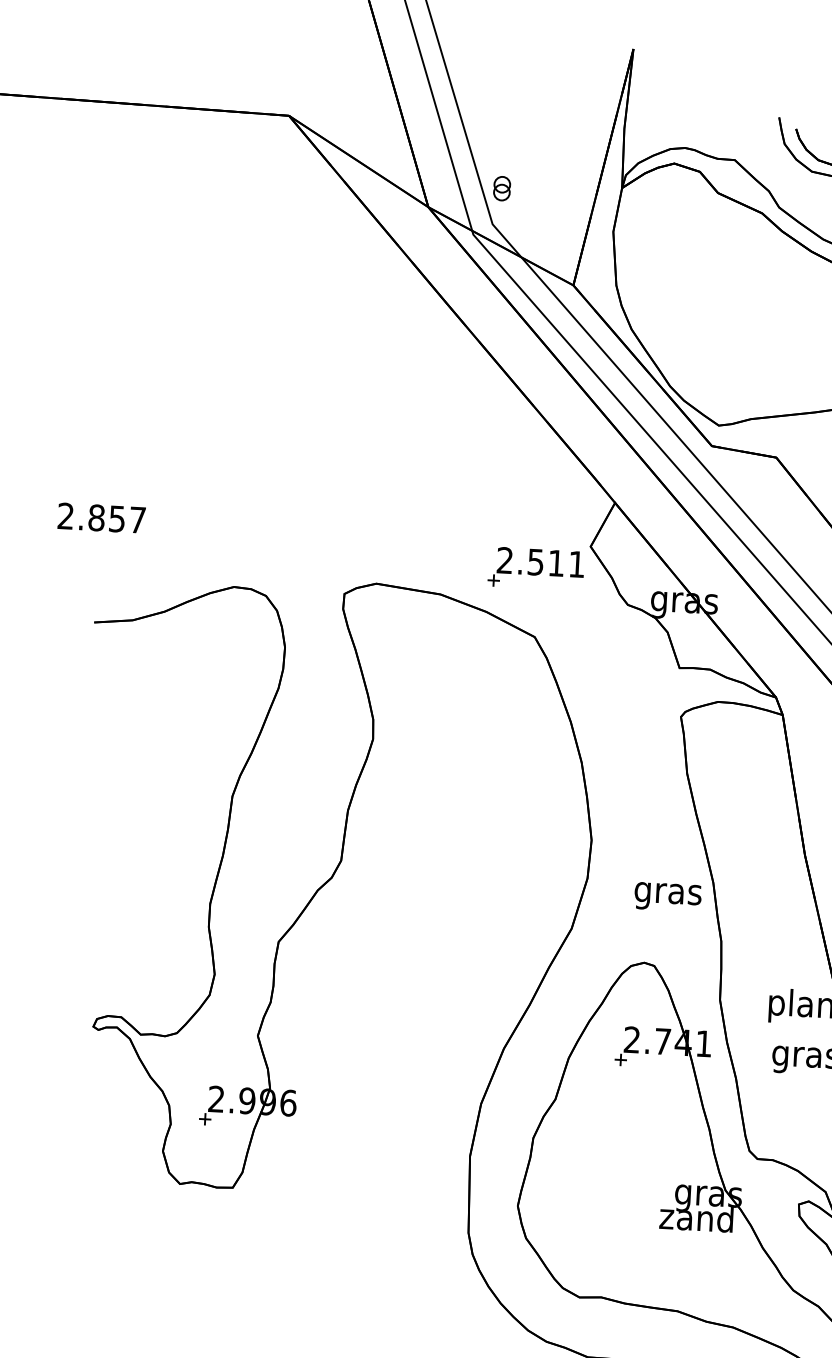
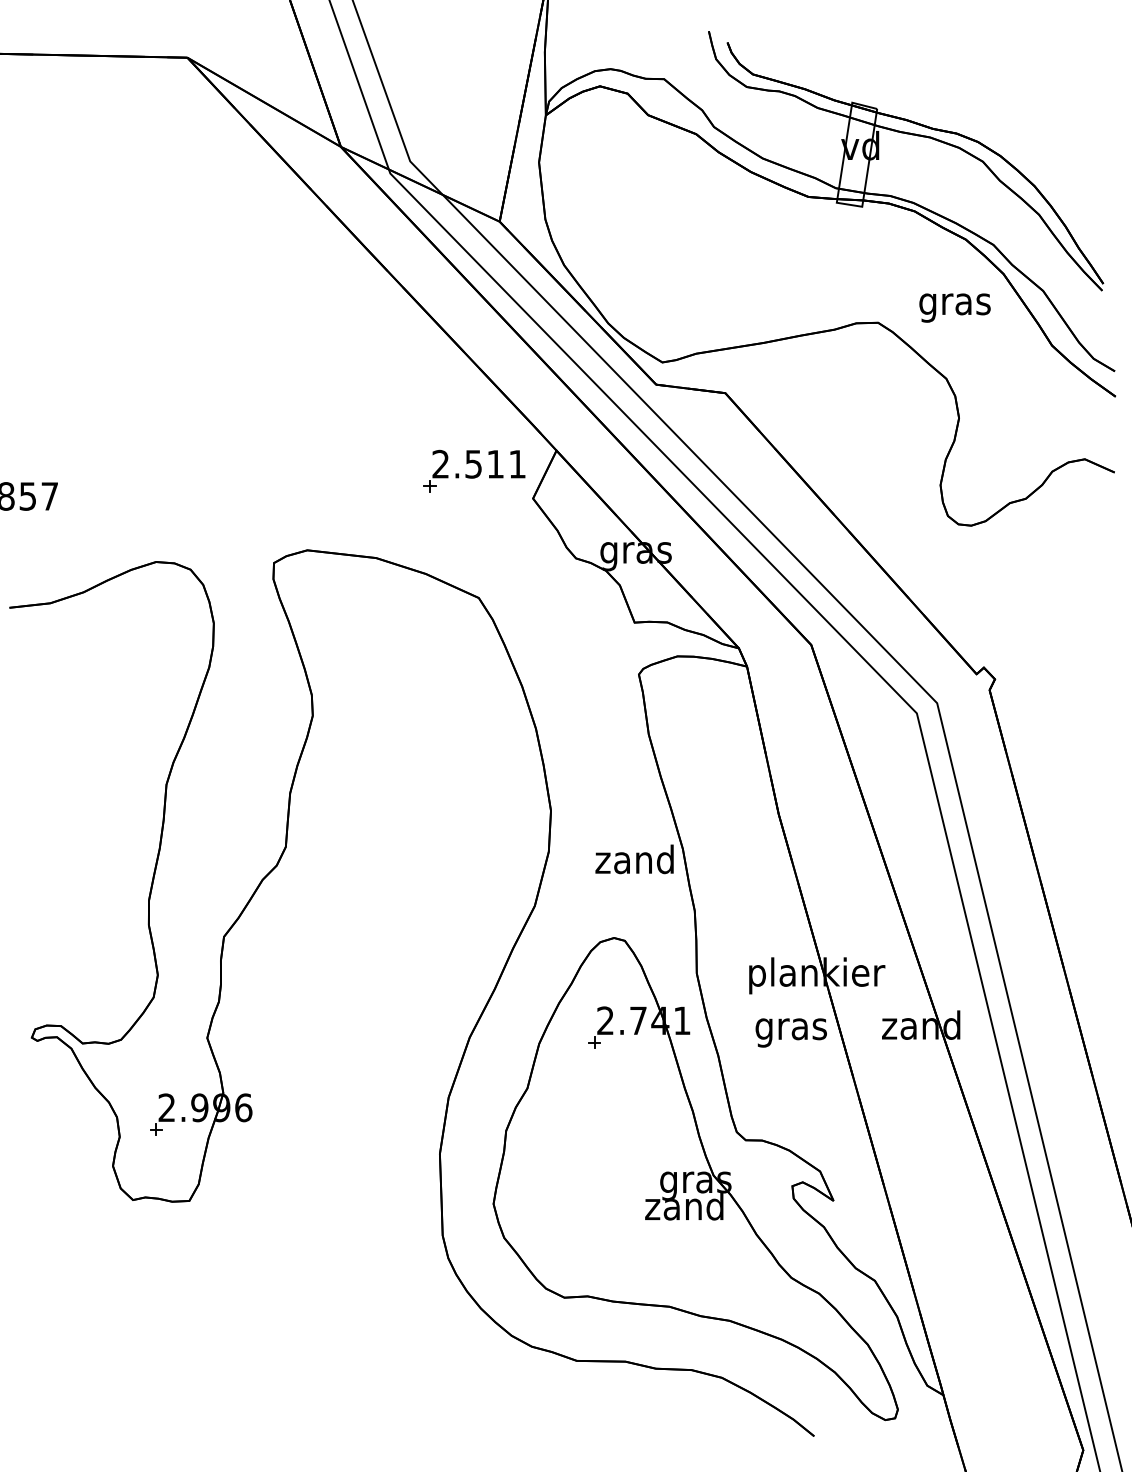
part: (502, 188) -> (418, 122), removed
part: (536, 568) -> (474, 470), moved
text: (667, 893) -> (634, 862), gras -> zand

